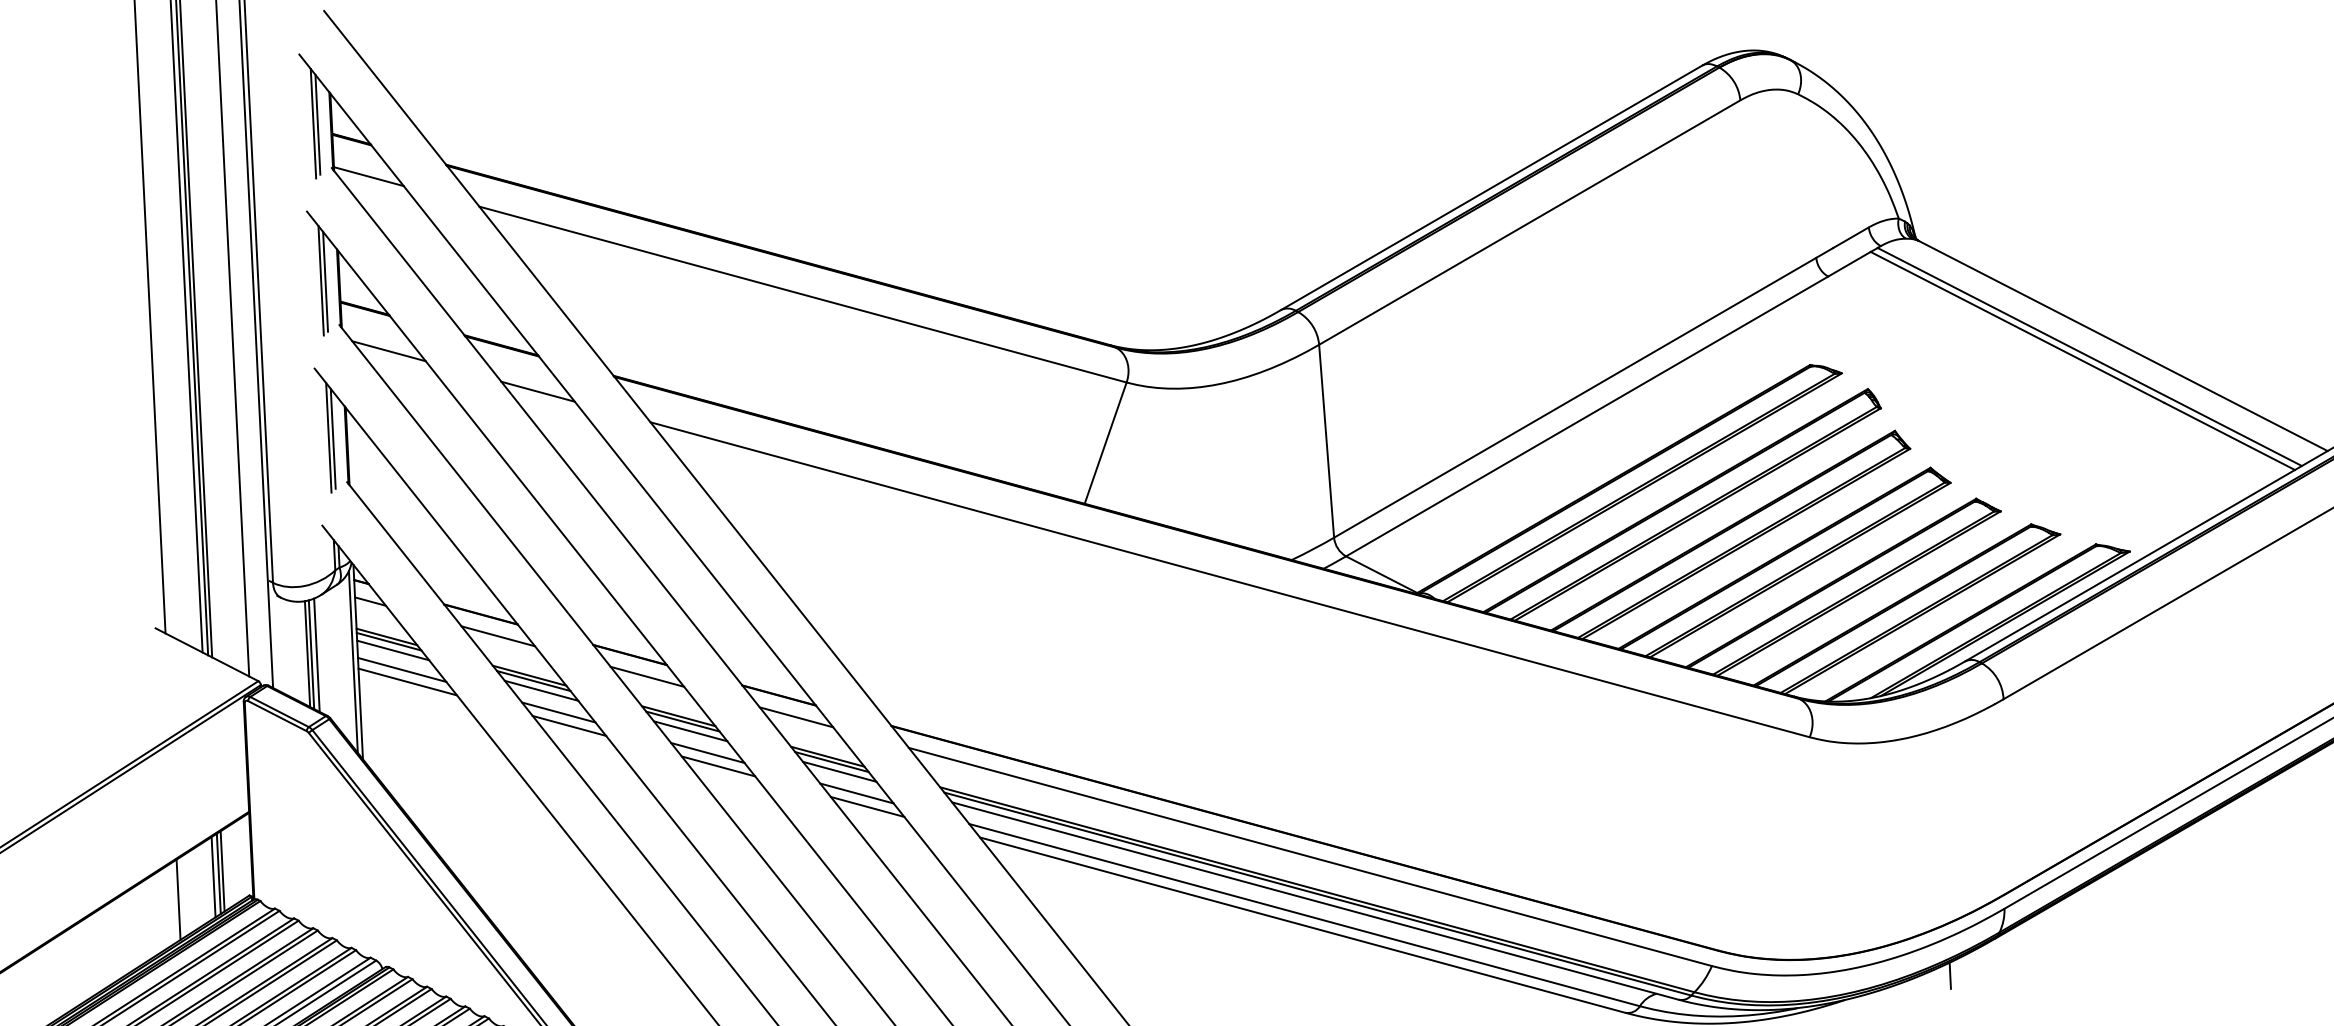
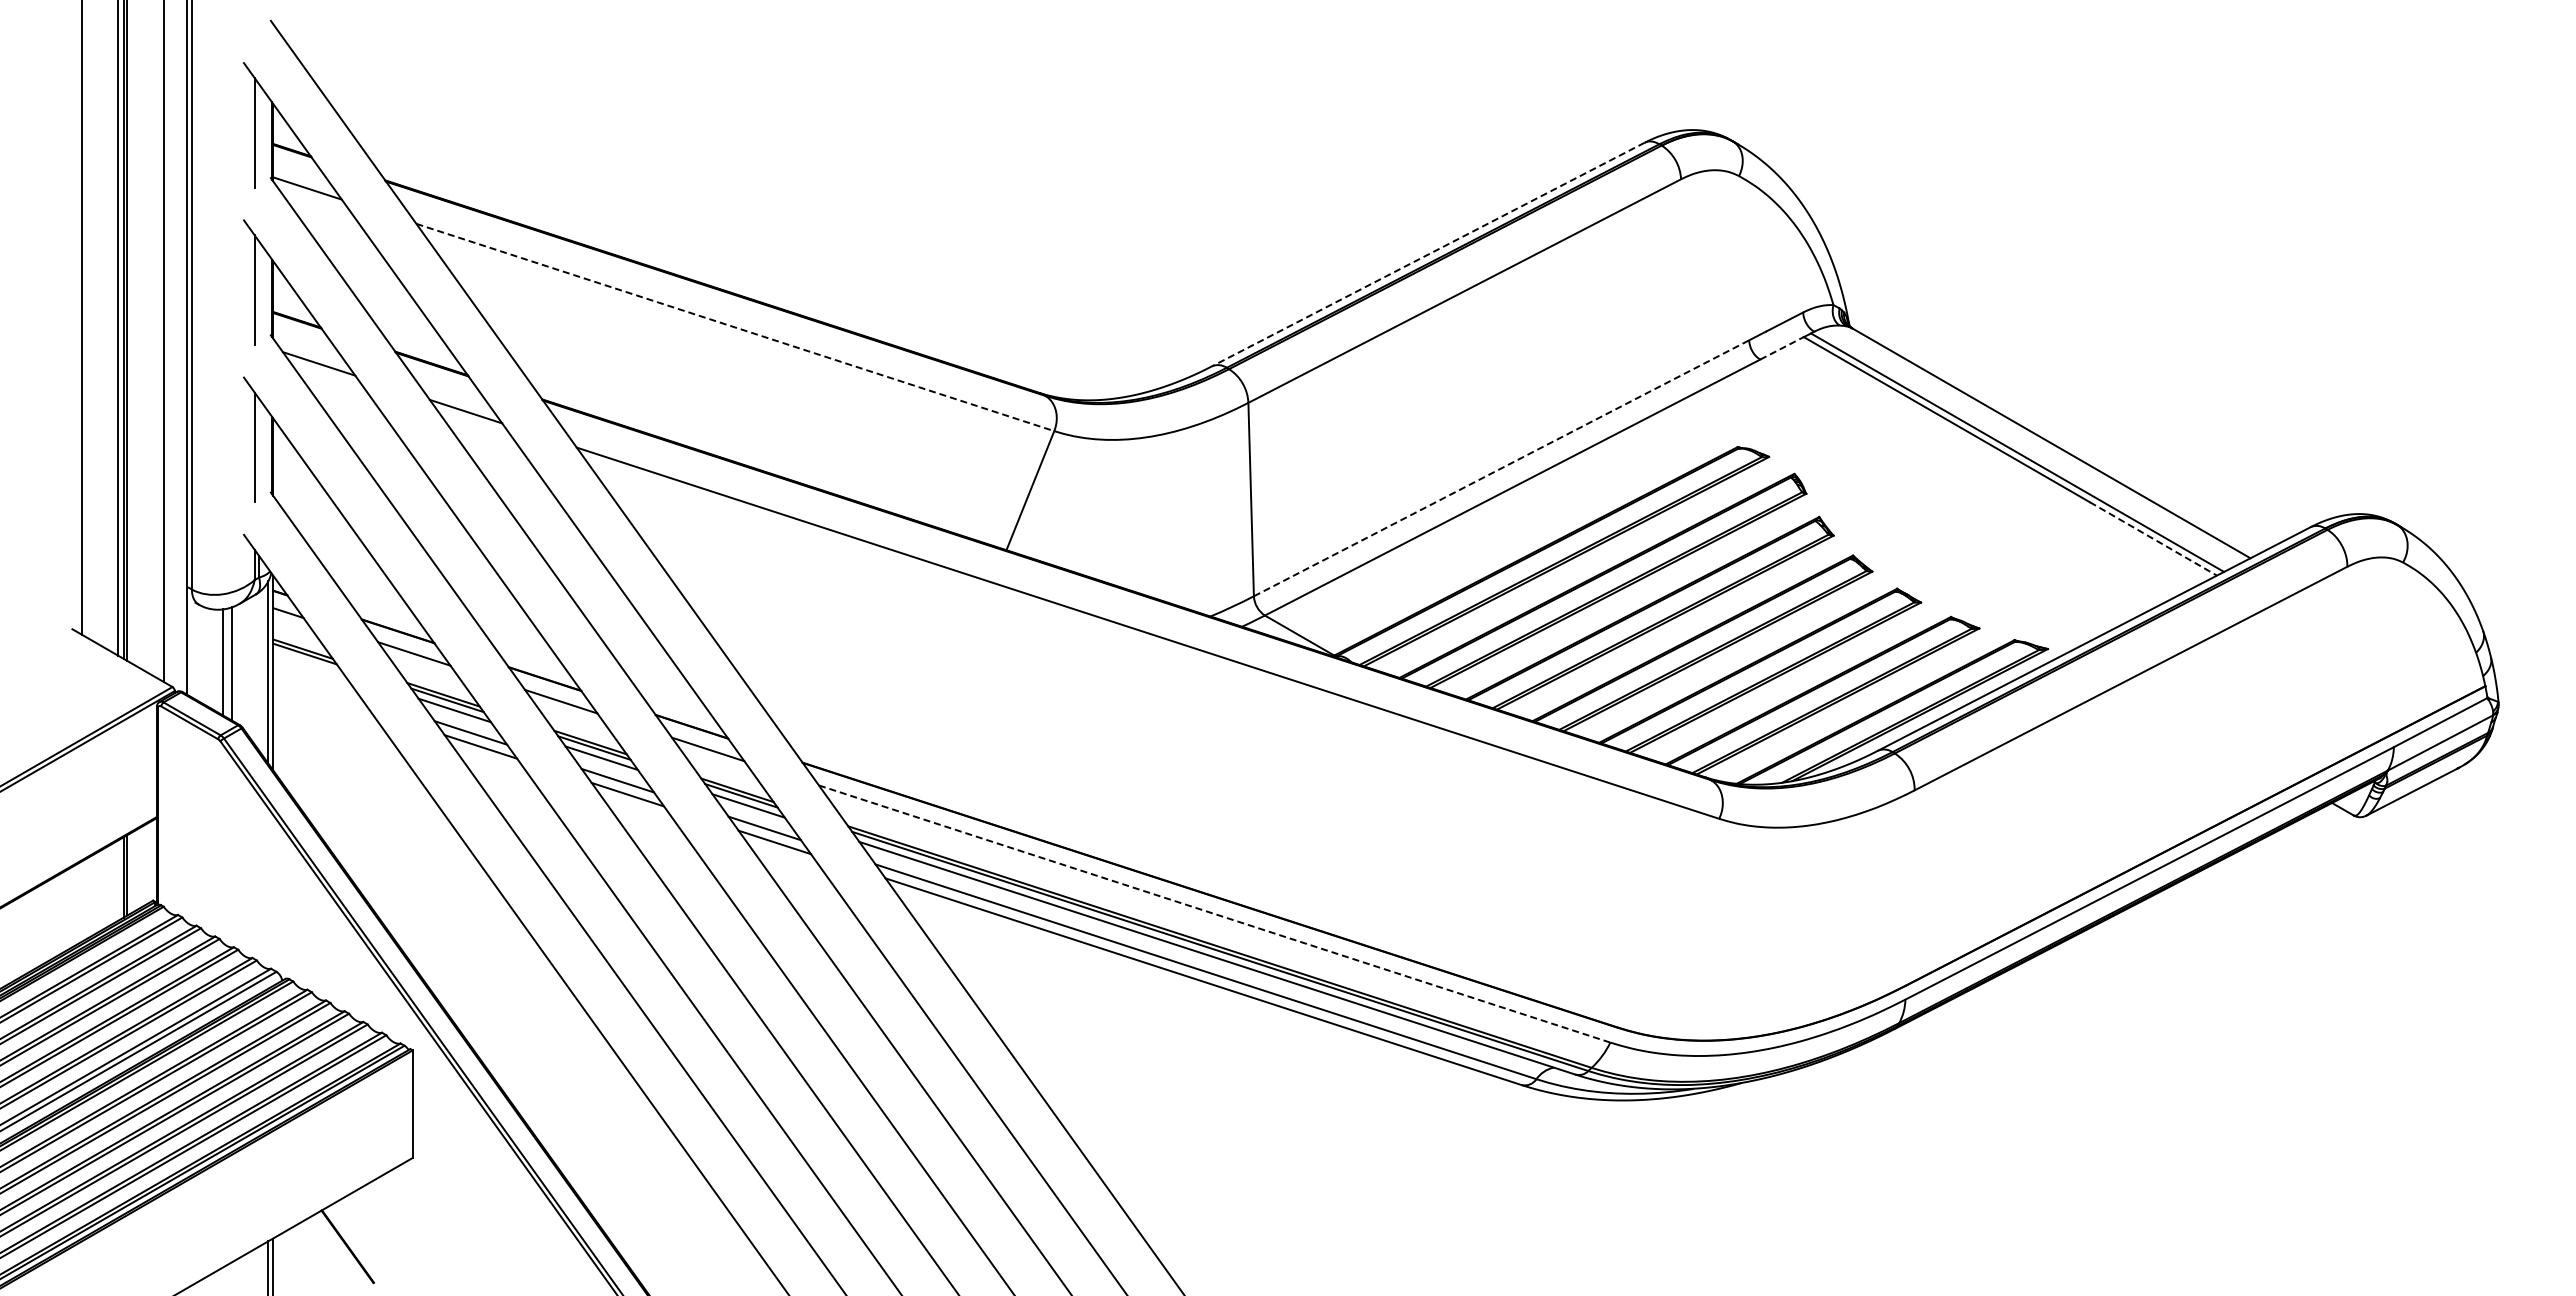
line: (318, 125) -> (259, 134), removed
line: (1491, 187) -> (1428, 254), solid -> dashed
line: (1849, 264) -> (1782, 348), solid -> dashed
line: (325, 281) -> (259, 291), removed
line: (803, 294) -> (735, 327), solid -> dashed
line: (1575, 397) -> (1501, 468), solid -> dashed
line: (2229, 437) -> (2153, 539), solid -> dashed
line: (333, 438) -> (259, 448), removed
line: (393, 650) -> (308, 662), removed
line: (311, 654) -> (226, 662), removed
line: (402, 669) -> (316, 682), removed
line: (407, 681) -> (321, 694), removed
line: (1311, 857) -> (1215, 914), solid -> dashed
line: (213, 877) -> (118, 880), removed
line: (178, 899) -> (82, 901), removed
line: (1949, 975) -> (1847, 1063), removed

